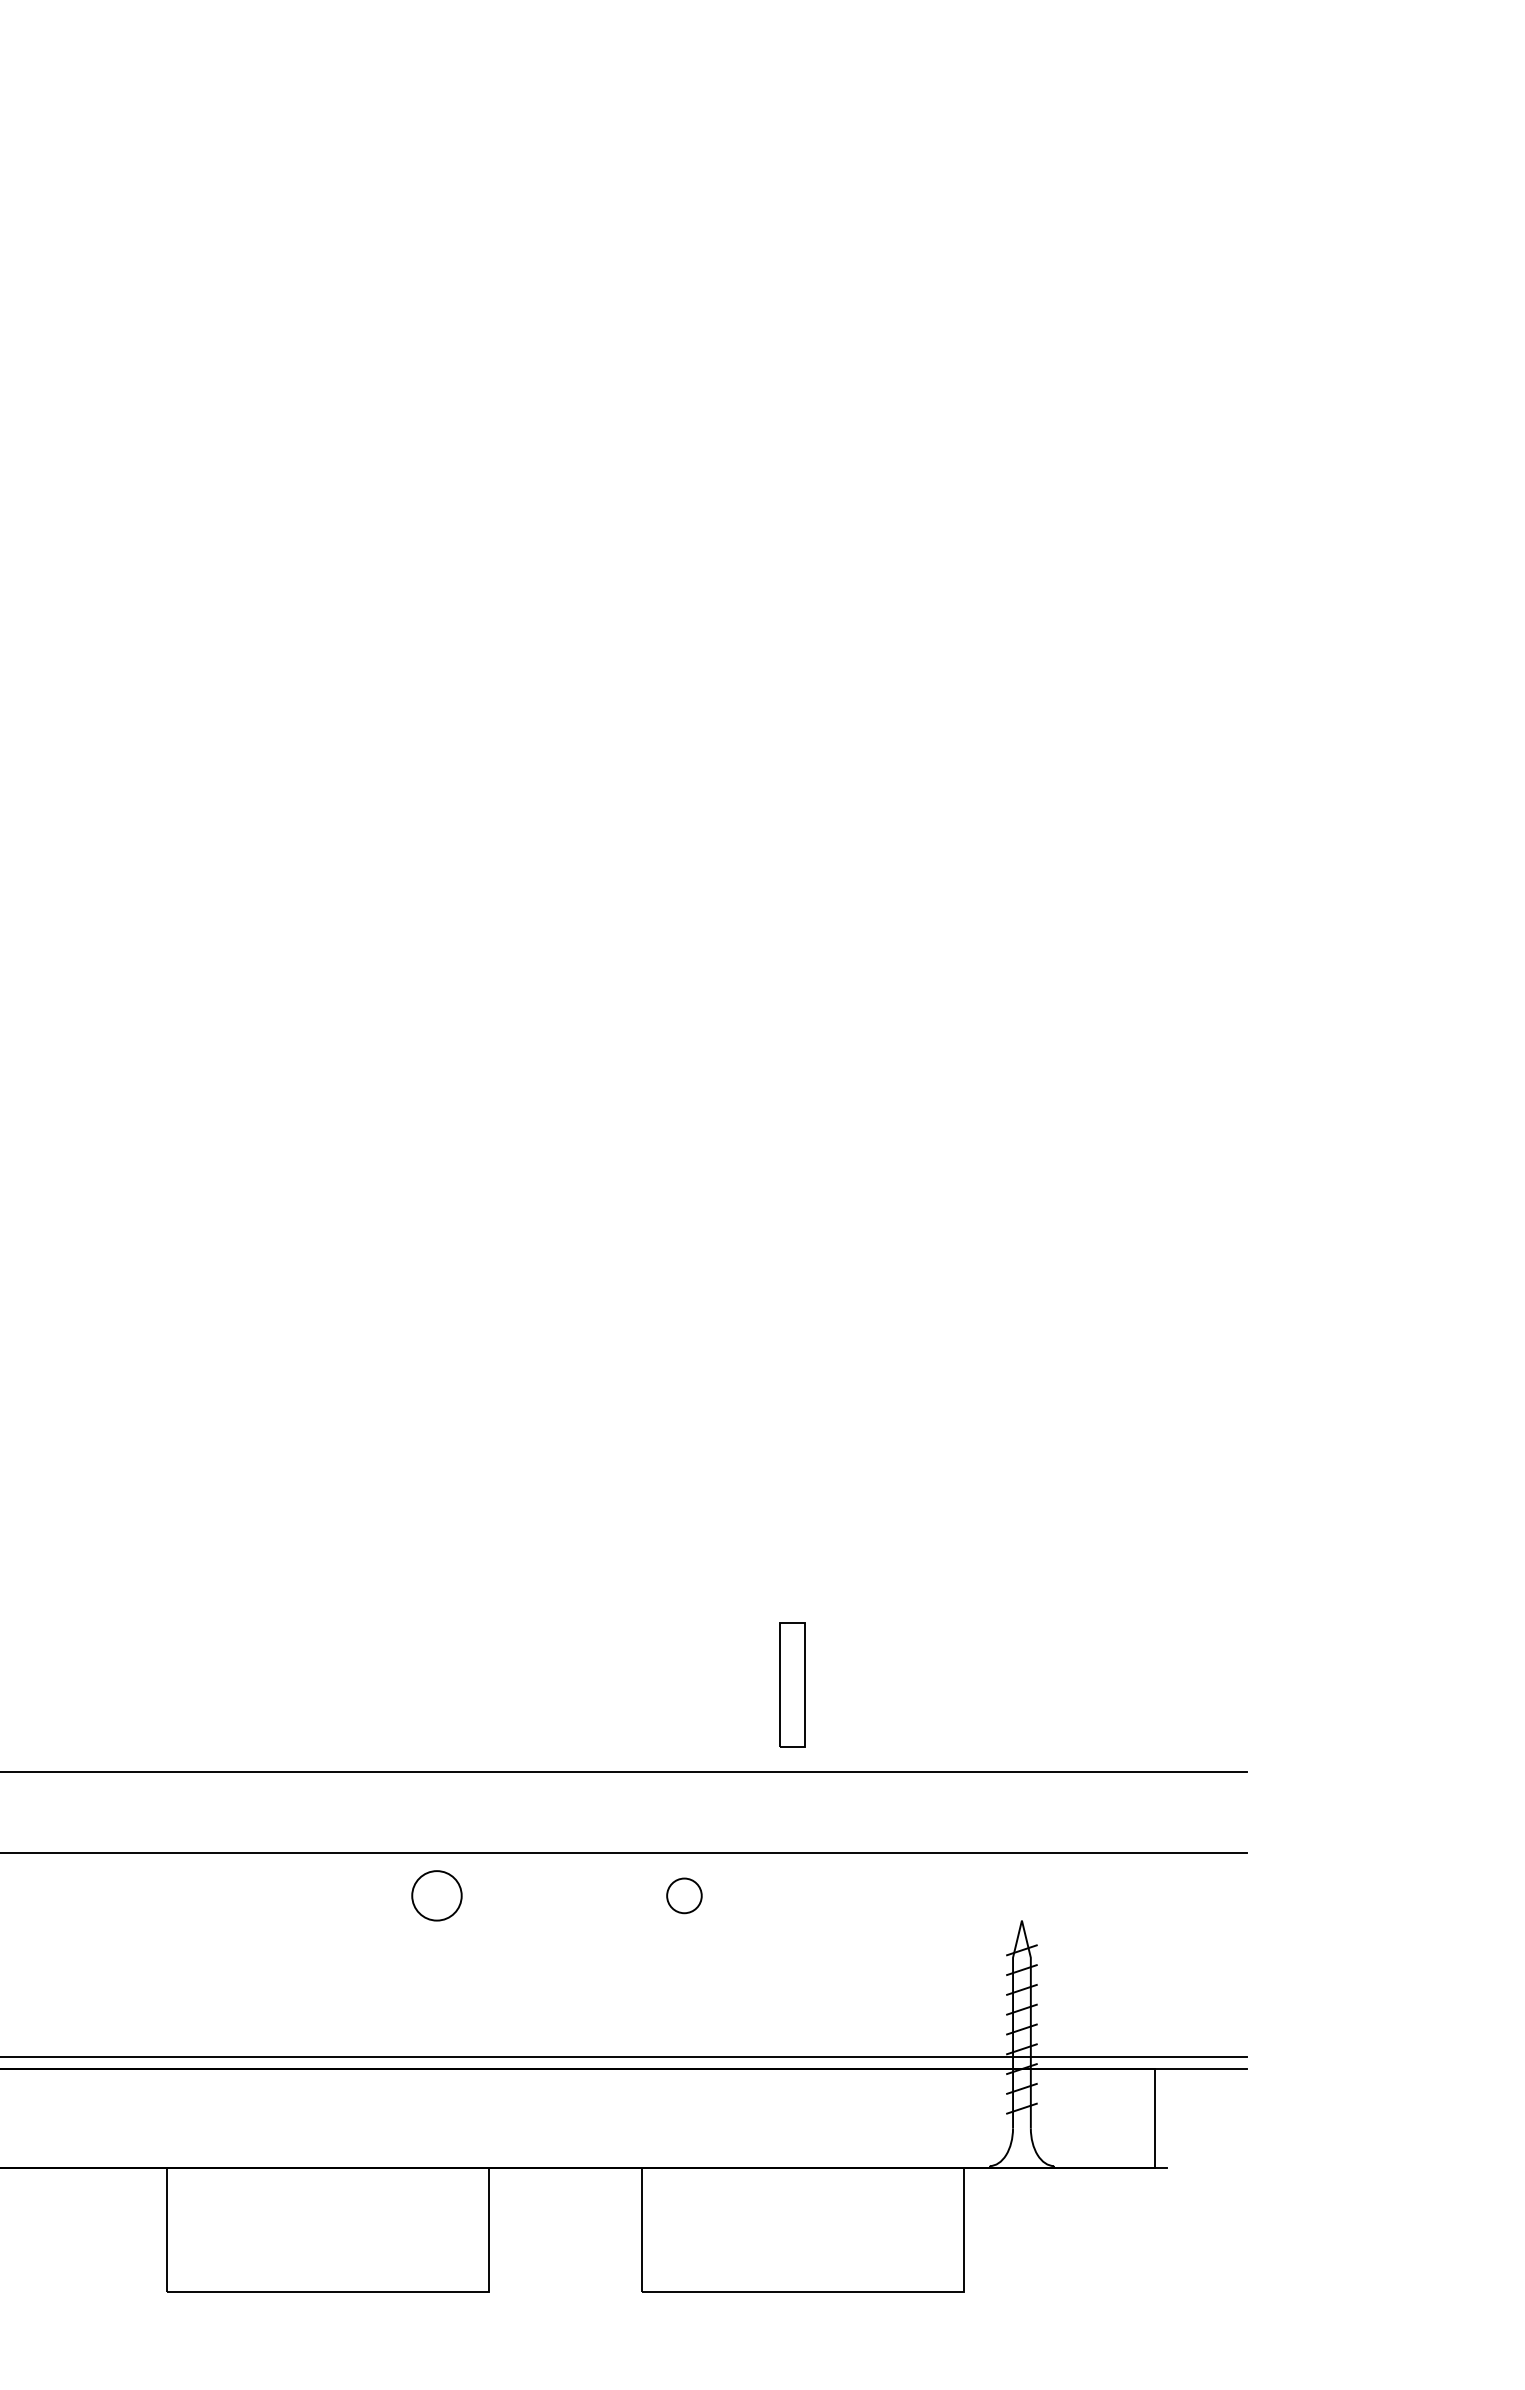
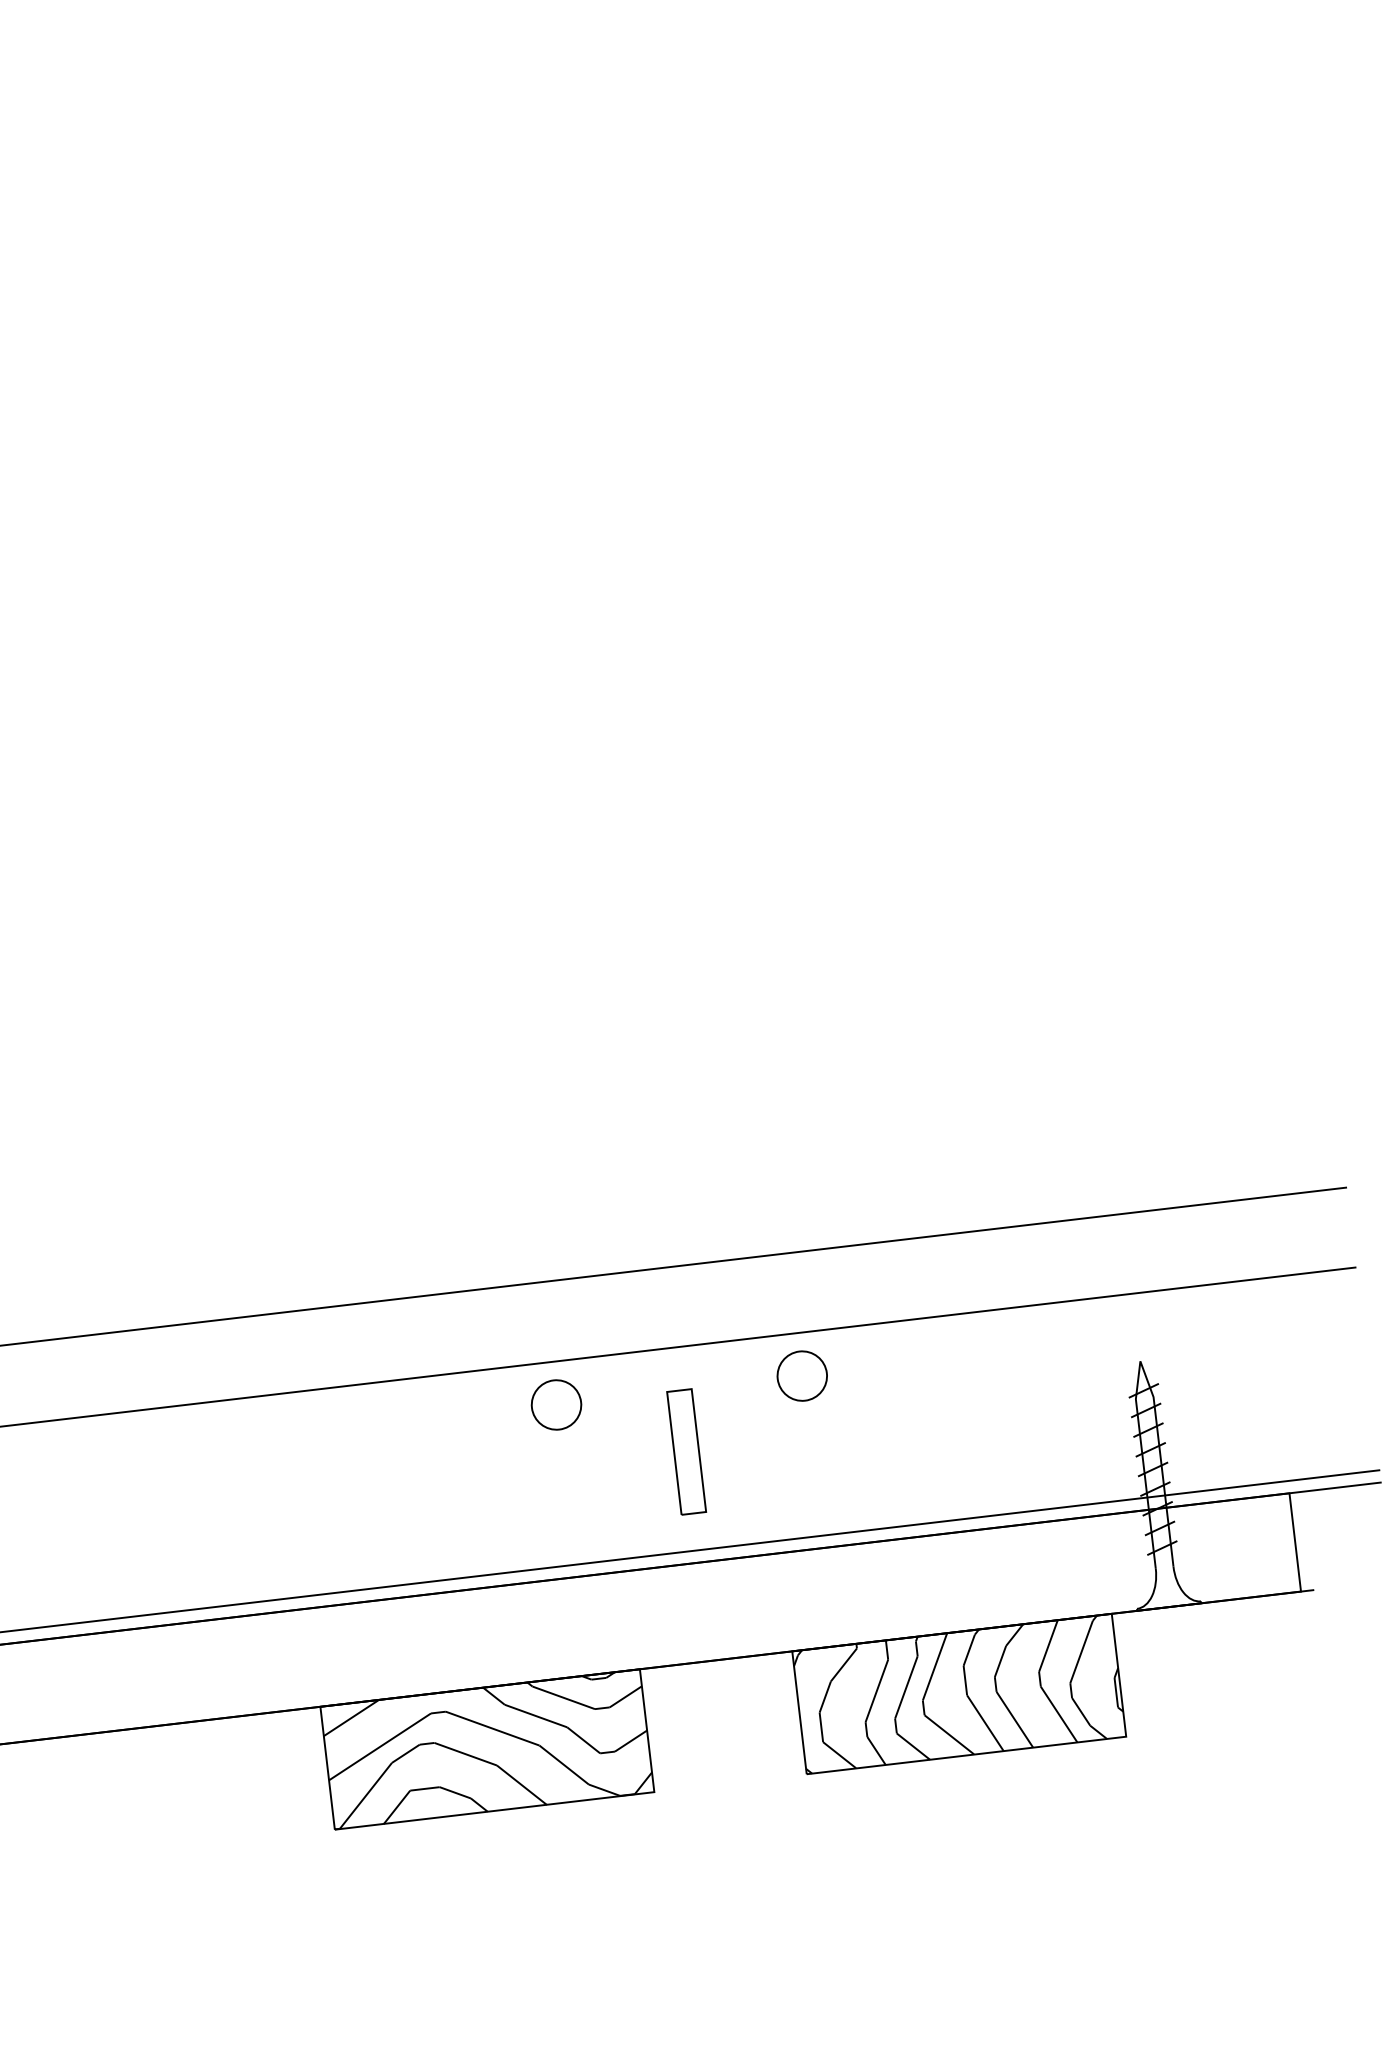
part: (792, 1684) -> (686, 1451), moved
circle: (684, 1895) -> (802, 1375), size x1.43
hatch: (327, 2229) -> (486, 1749), added
hatch: (803, 2229) -> (959, 1693), added

